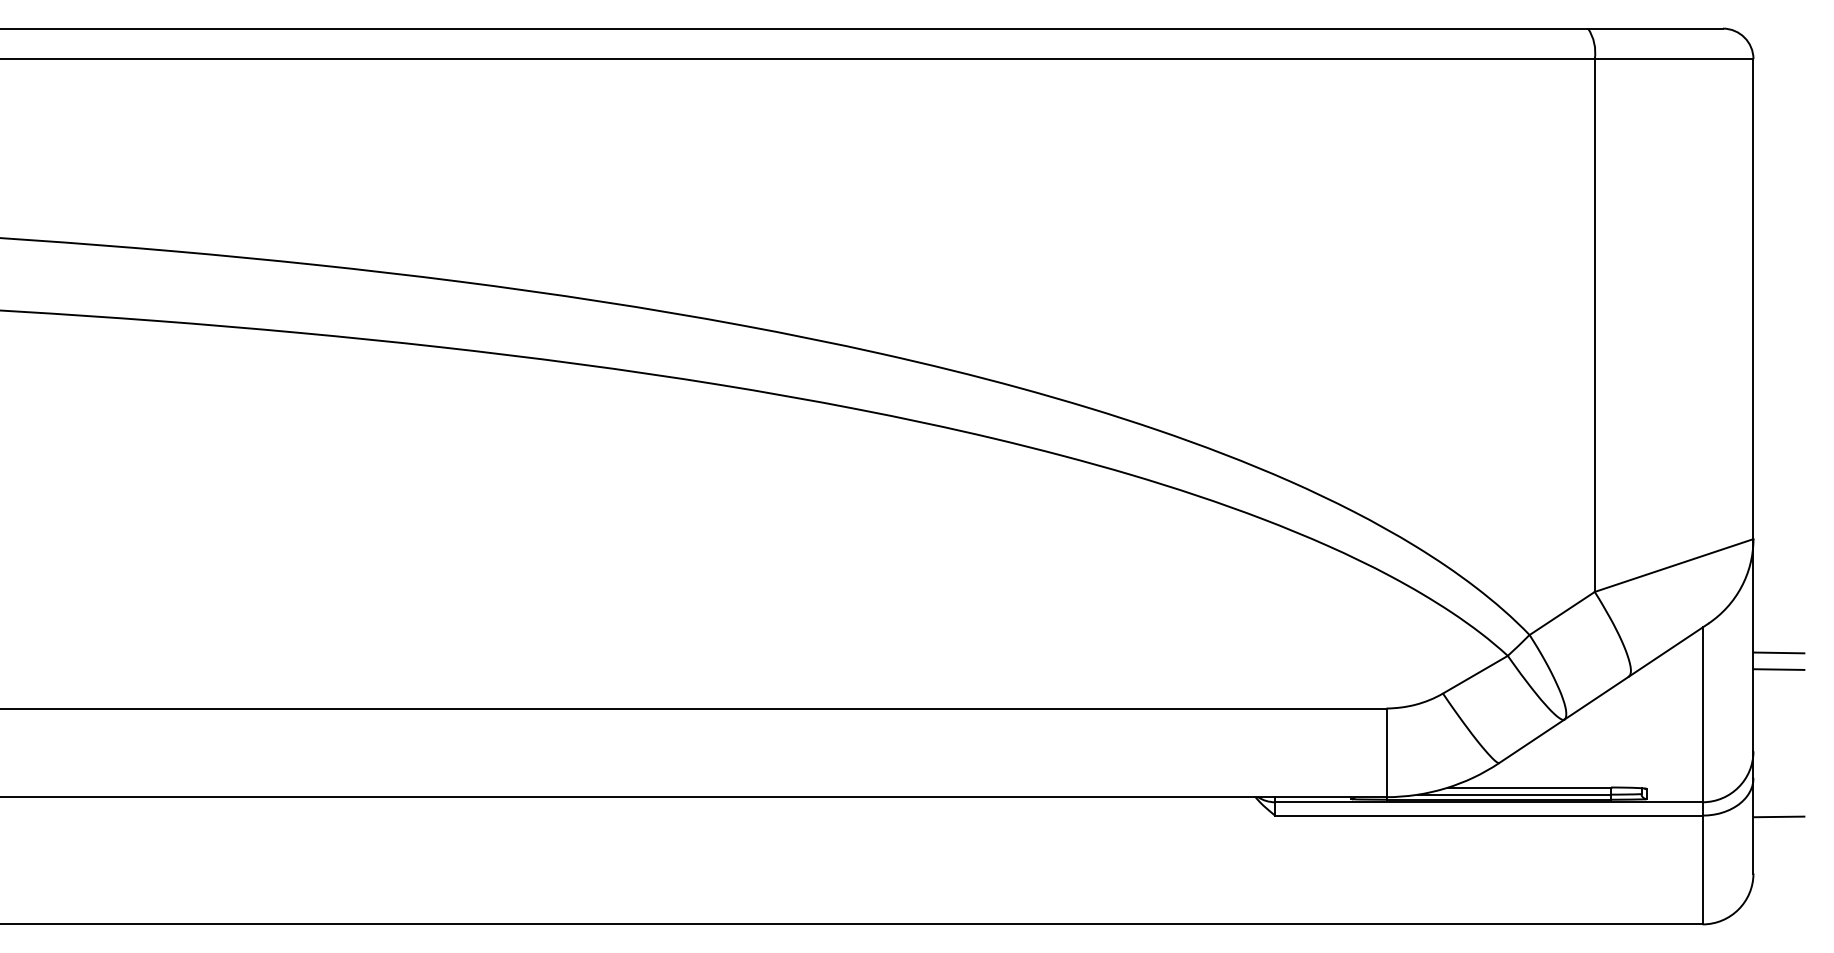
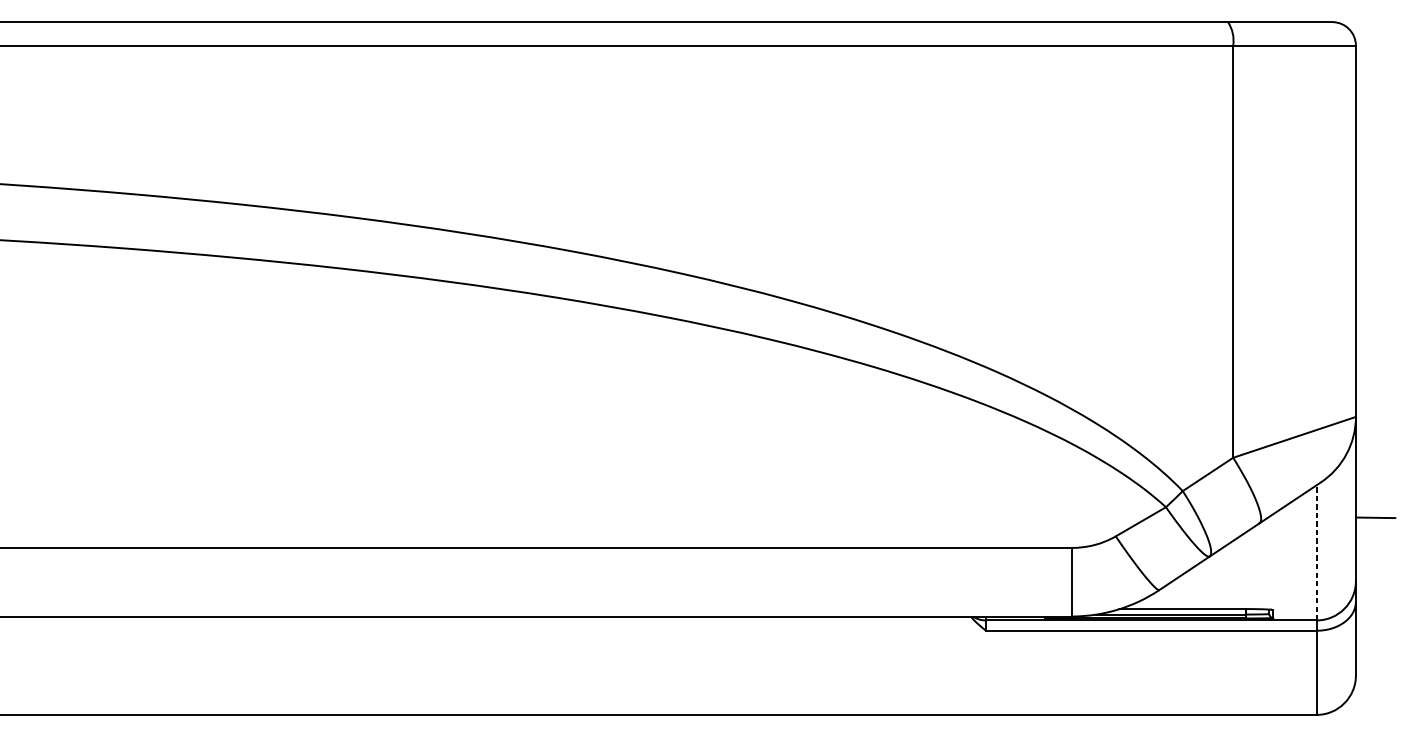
line: (1778, 652) -> (1375, 504), removed
line: (1702, 714) -> (1316, 552), solid -> dashed
line: (1778, 816) -> (1375, 631), removed

